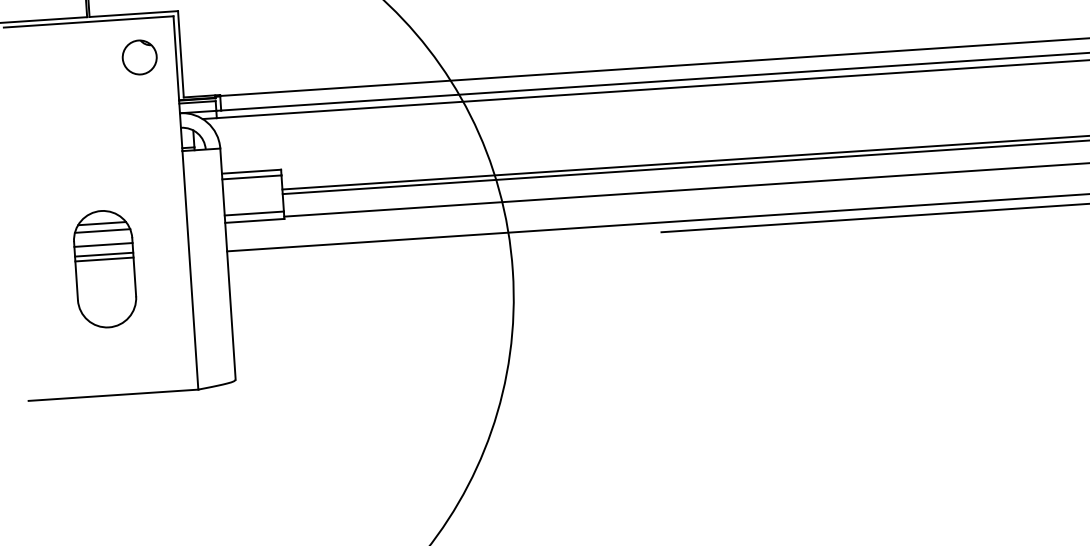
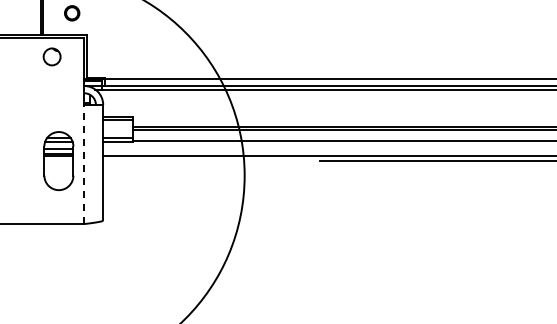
part: (138, 56) -> (51, 56), moved
part: (104, 268) -> (58, 160), moved
line: (190, 270) -> (84, 164), solid -> dashed

